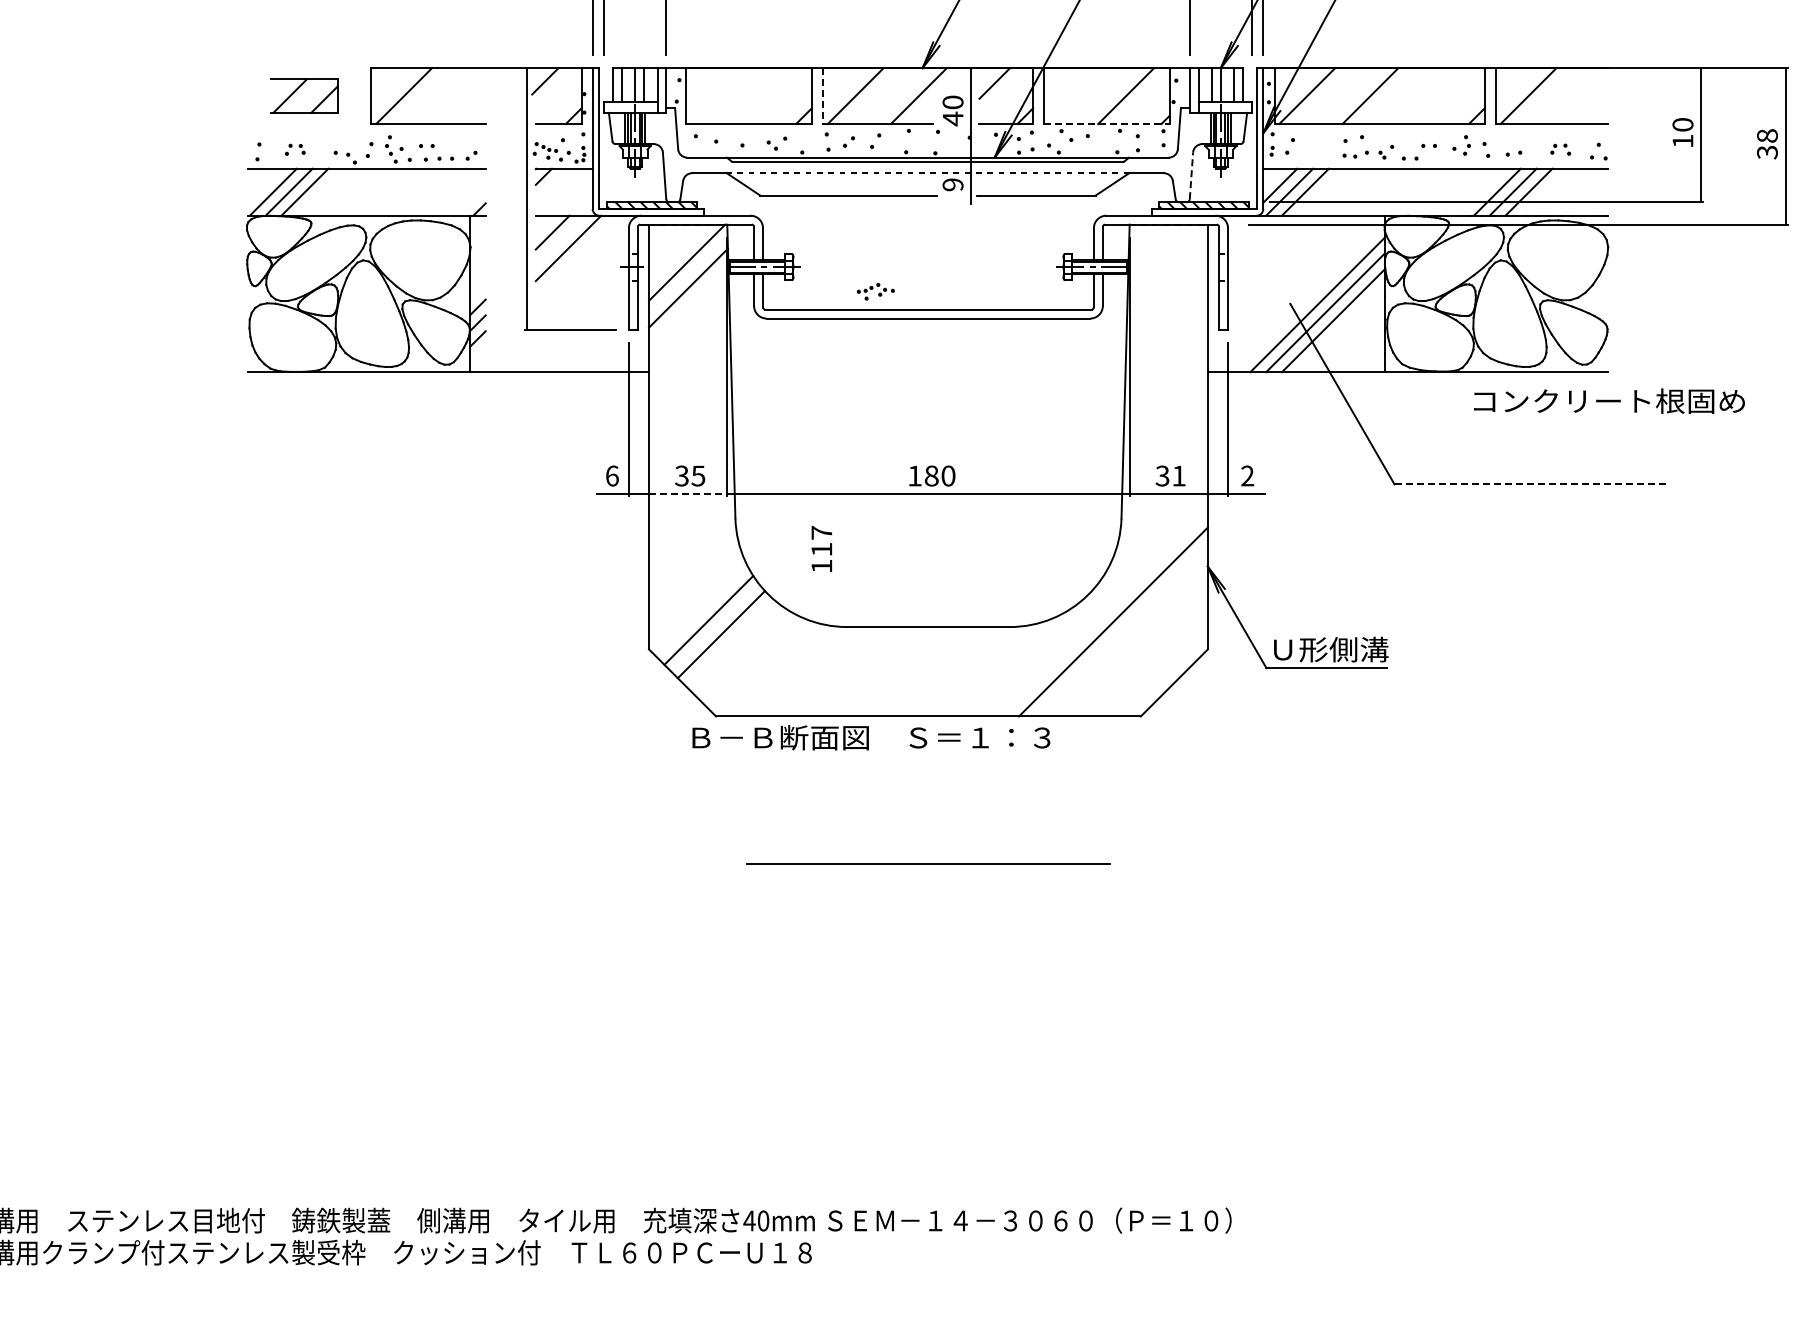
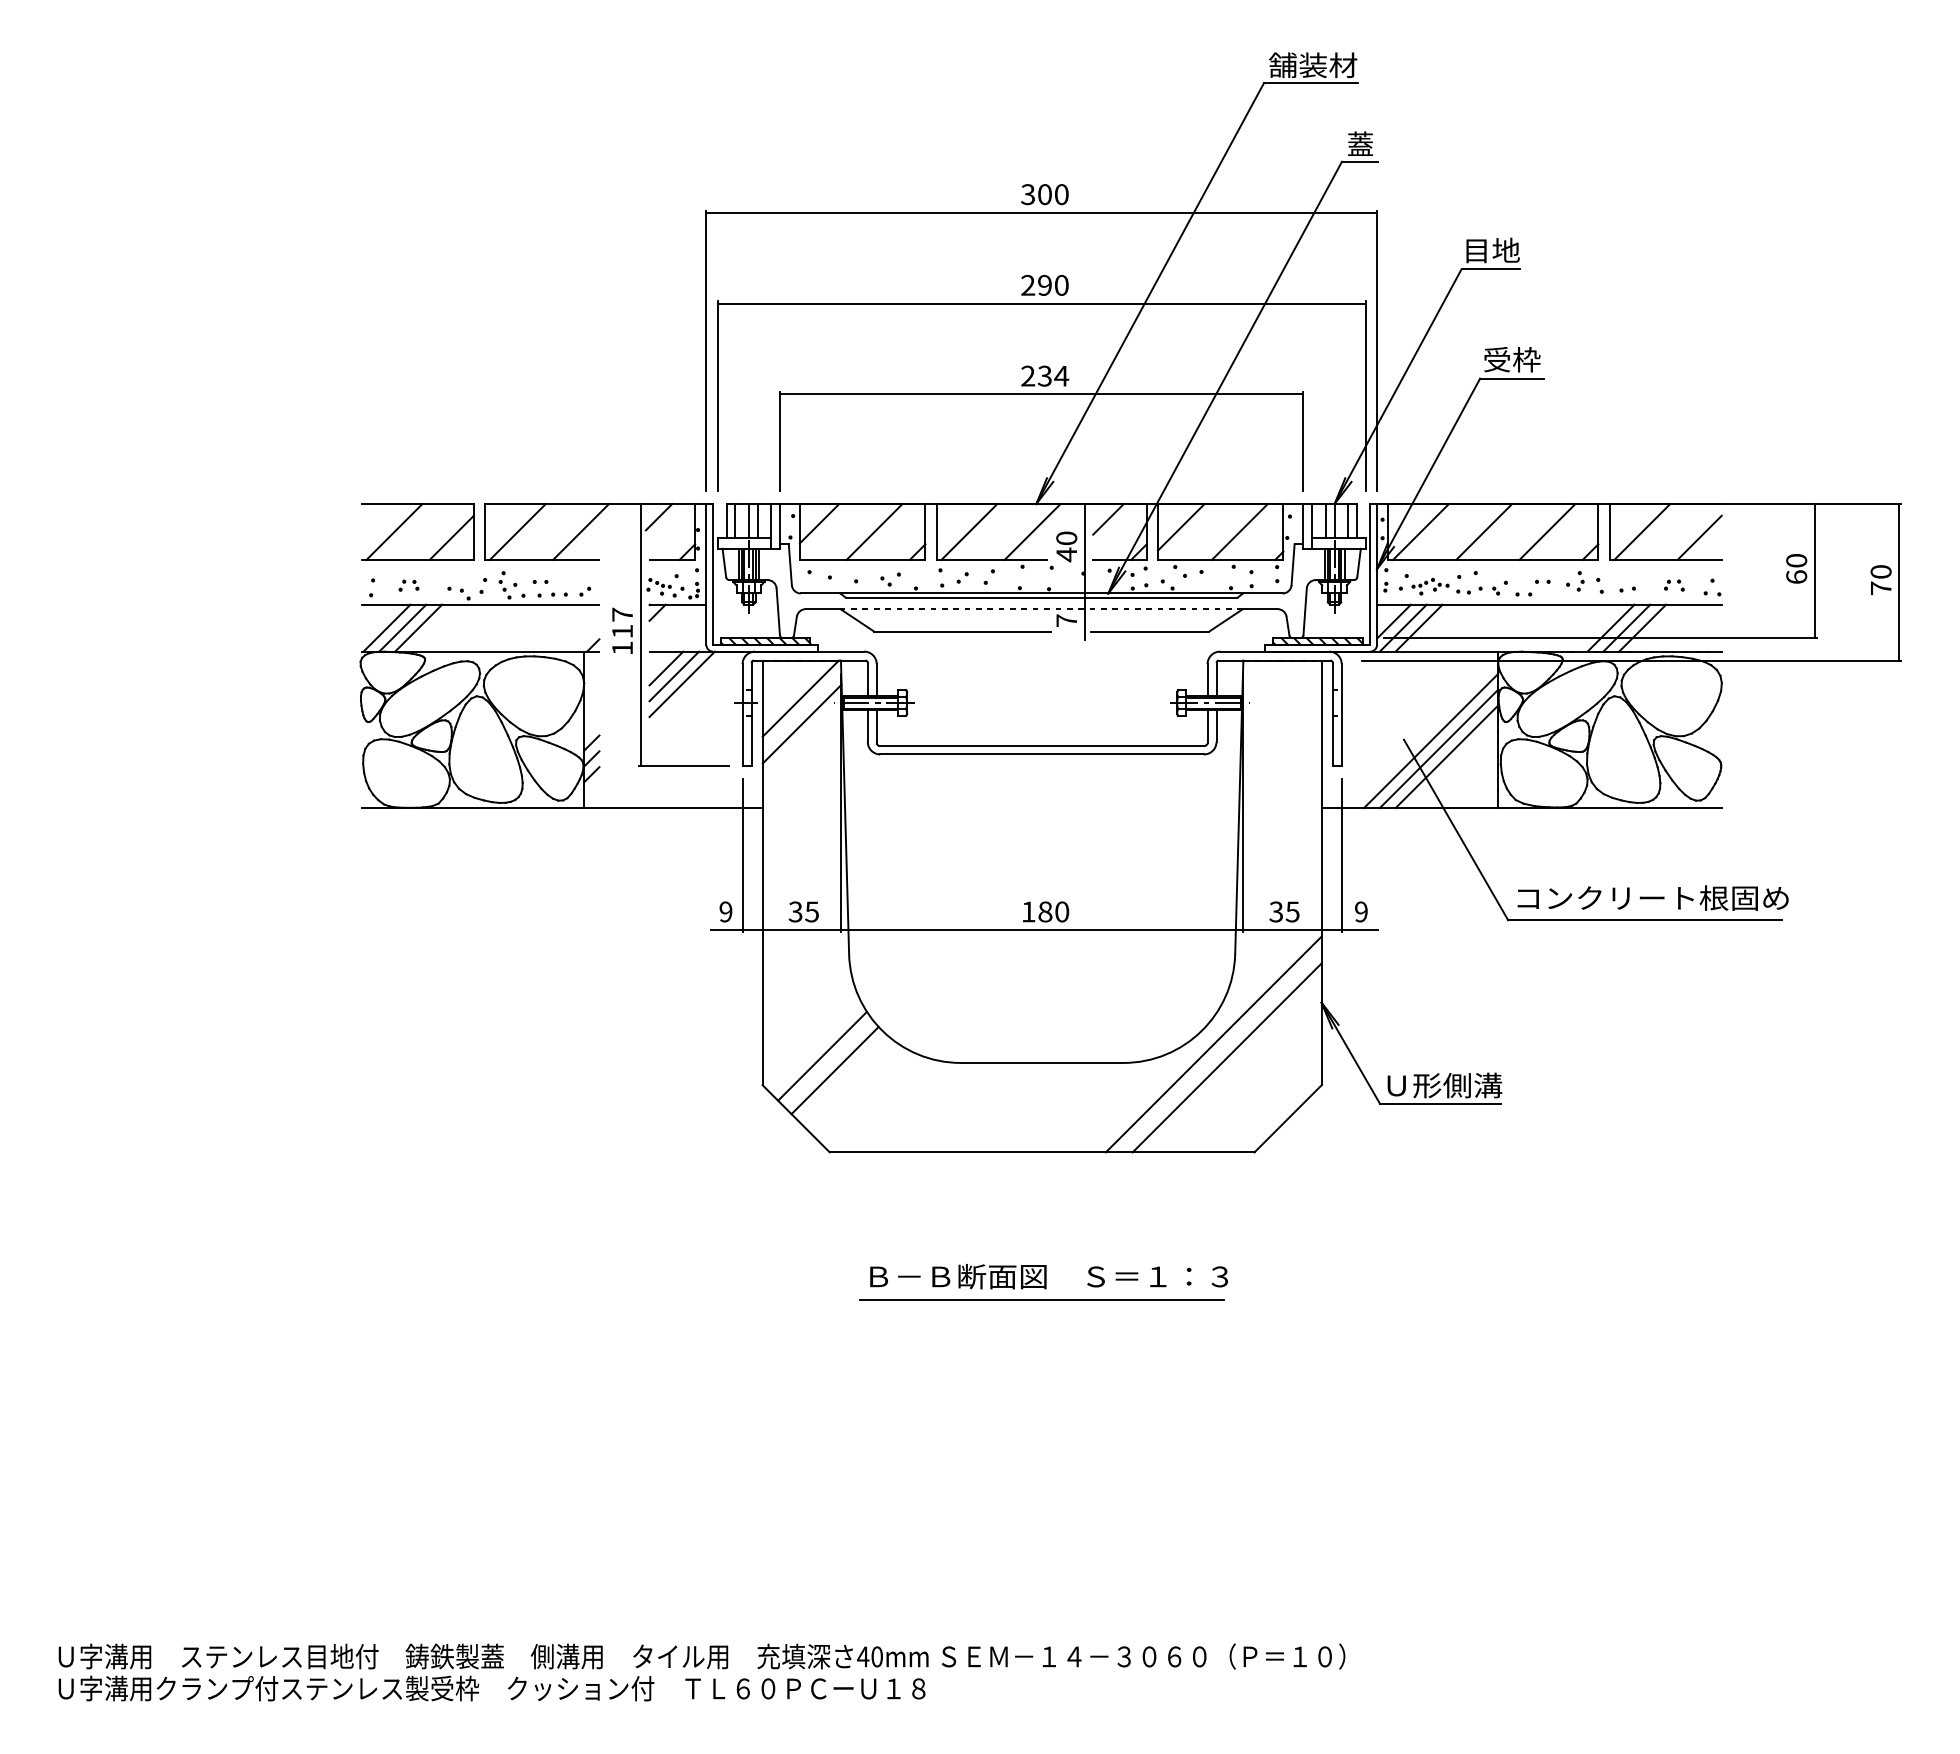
line: (705, 87) -> (819, 523), added
line: (1066, 91) -> (1180, 527), added
part: (303, 95) -> (417, 531), size x1.67
line: (466, 95) -> (580, 531), added
line: (760, 95) -> (874, 531), added
line: (1433, 95) -> (1547, 531), added
line: (822, 96) -> (936, 532), dashed -> solid
line: (1585, 101) -> (1699, 537), added
line: (1106, 123) -> (1220, 559), dashed -> solid
text: (1682, 140) -> (1796, 576), 10 -> 60
text: (1766, 144) -> (1880, 580), 38 -> 70
line: (1191, 175) -> (1305, 611), dashed -> solid
text: (952, 184) -> (1066, 620), 9 -> 7
line: (560, 240) -> (674, 676), added
part: (875, 291) -> (1430, 586), moved
text: (1608, 400) -> (1652, 897), moved
text: (611, 475) -> (725, 911), 6 -> 9
text: (1178, 475) -> (1292, 911), 31 -> 35
text: (1247, 475) -> (1361, 911), 2 -> 9
line: (1530, 484) -> (1644, 920), dashed -> solid
line: (688, 494) -> (802, 930), dashed -> solid
text: (821, 548) -> (622, 630), moved
line: (1099, 608) -> (1213, 1044), added
text: (870, 737) -> (1048, 1276), moved

